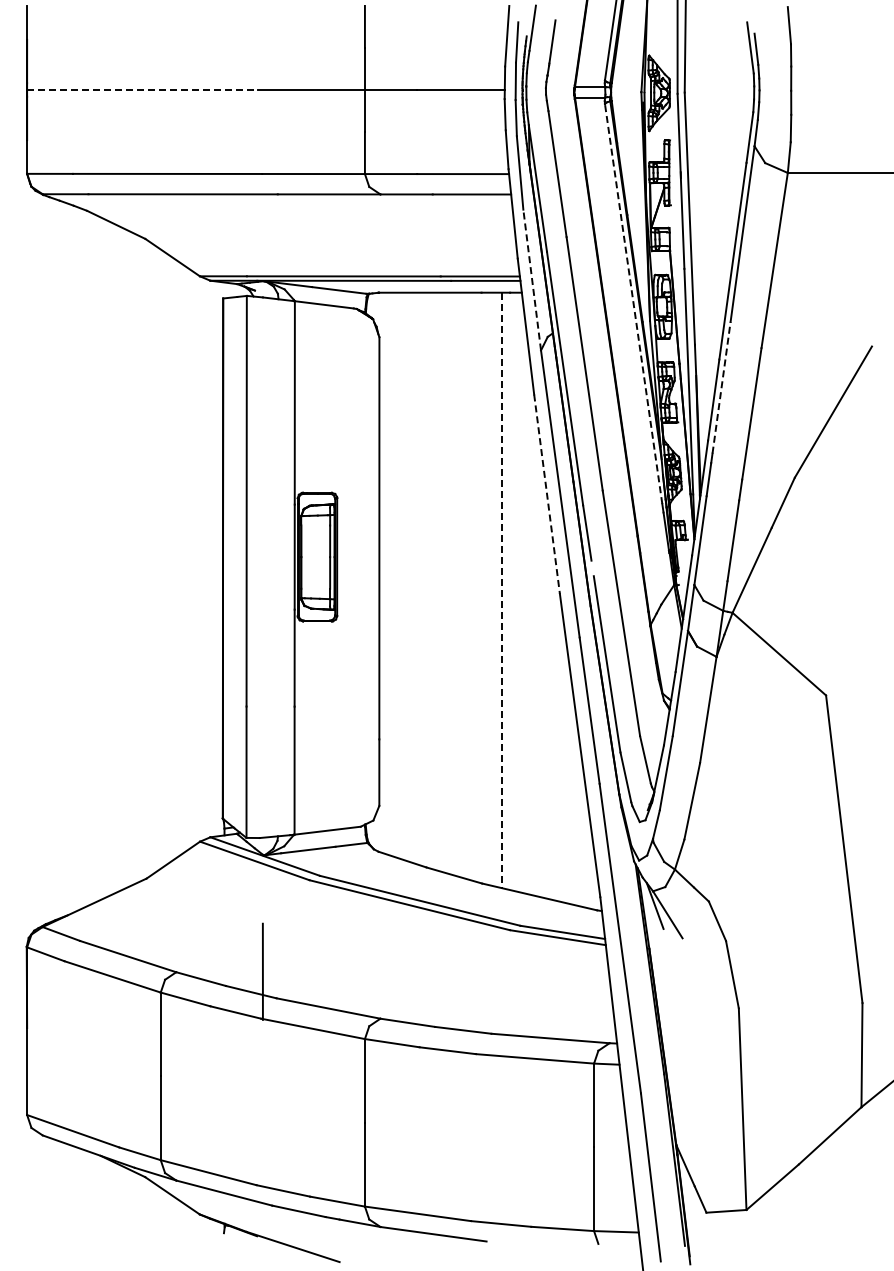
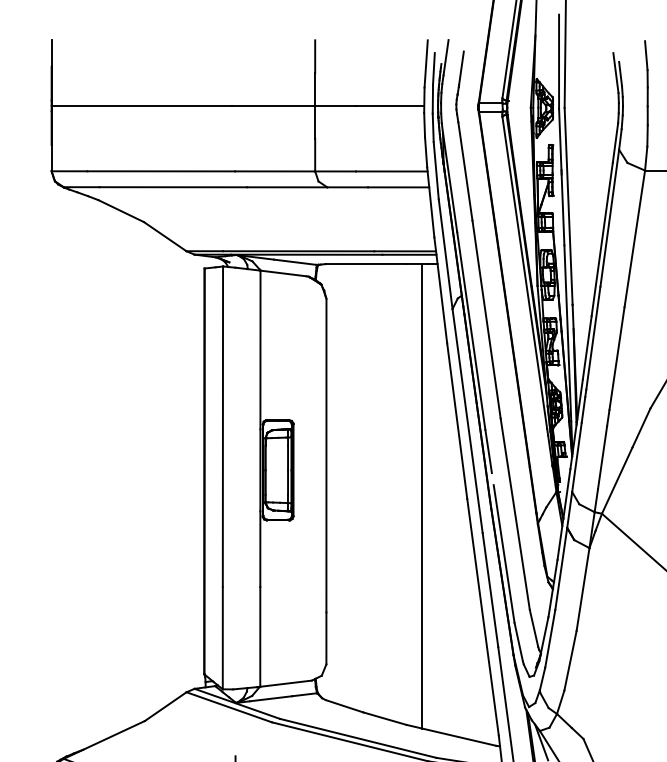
line: (142, 90) -> (141, 106), dashed -> solid
line: (532, 280) -> (445, 254), dashed -> solid
line: (633, 303) -> (524, 272), dashed -> solid
line: (721, 387) -> (593, 337), dashed -> solid
line: (547, 494) -> (457, 421), dashed -> solid
line: (502, 590) -> (422, 496), dashed -> solid

